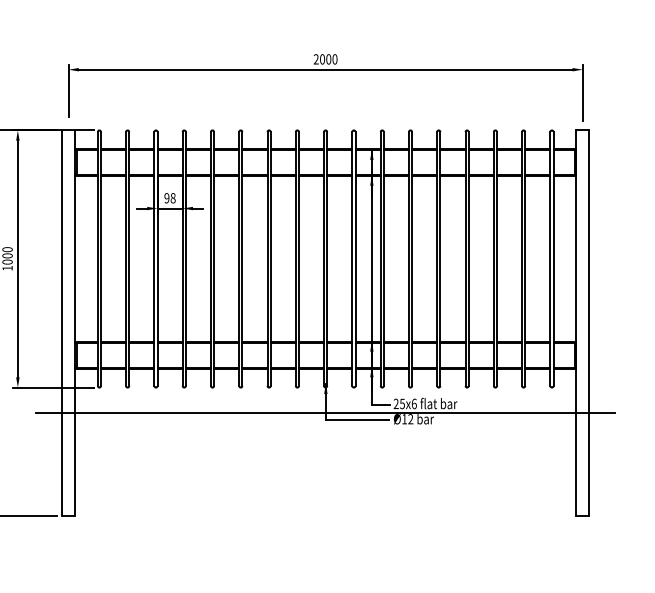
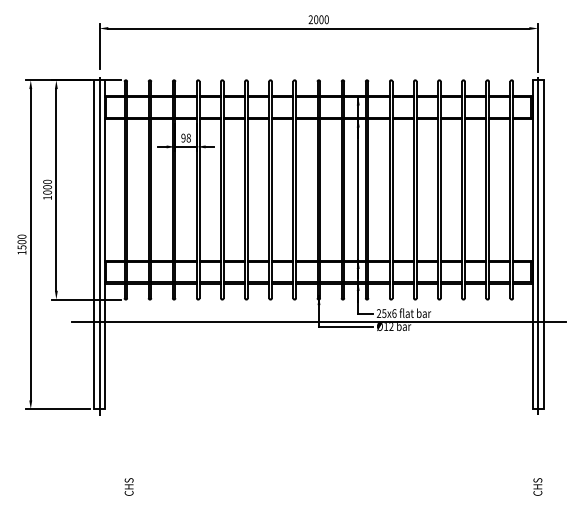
line: (583, 324) -> (538, 245), added
line: (68, 325) -> (99, 246), added

